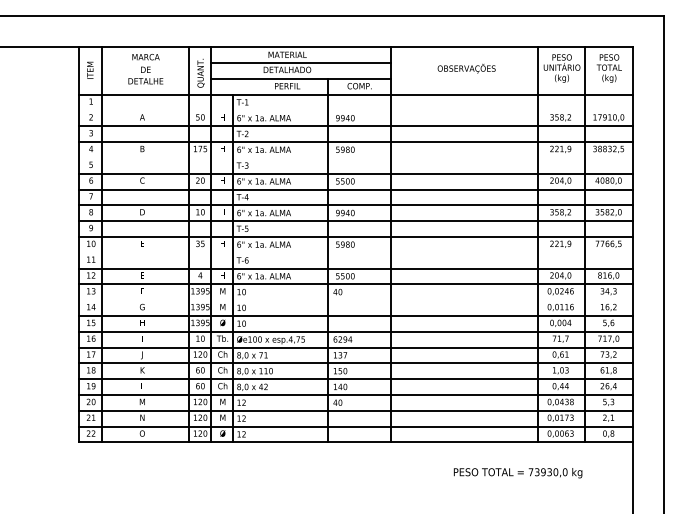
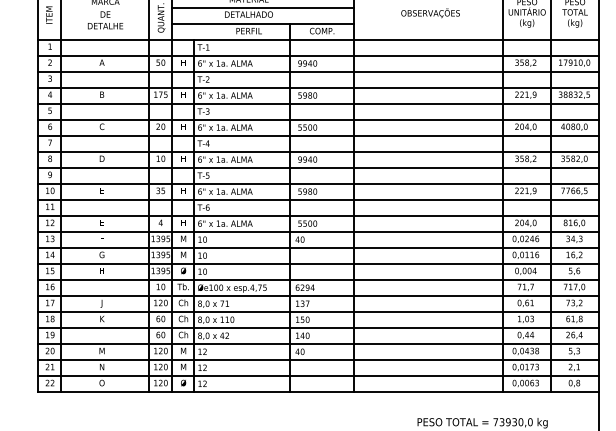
line: (355, 110) -> (317, 55), added
line: (355, 157) -> (317, 103), added
line: (355, 252) -> (317, 199), added
line: (355, 300) -> (317, 248), added

